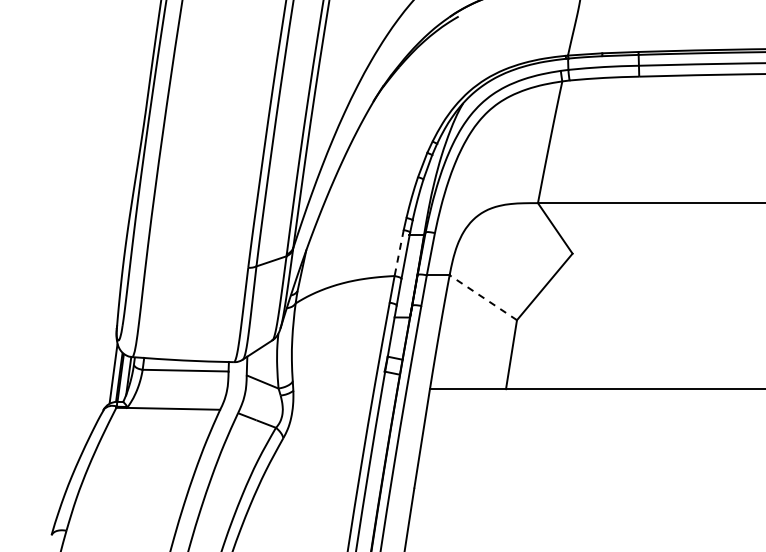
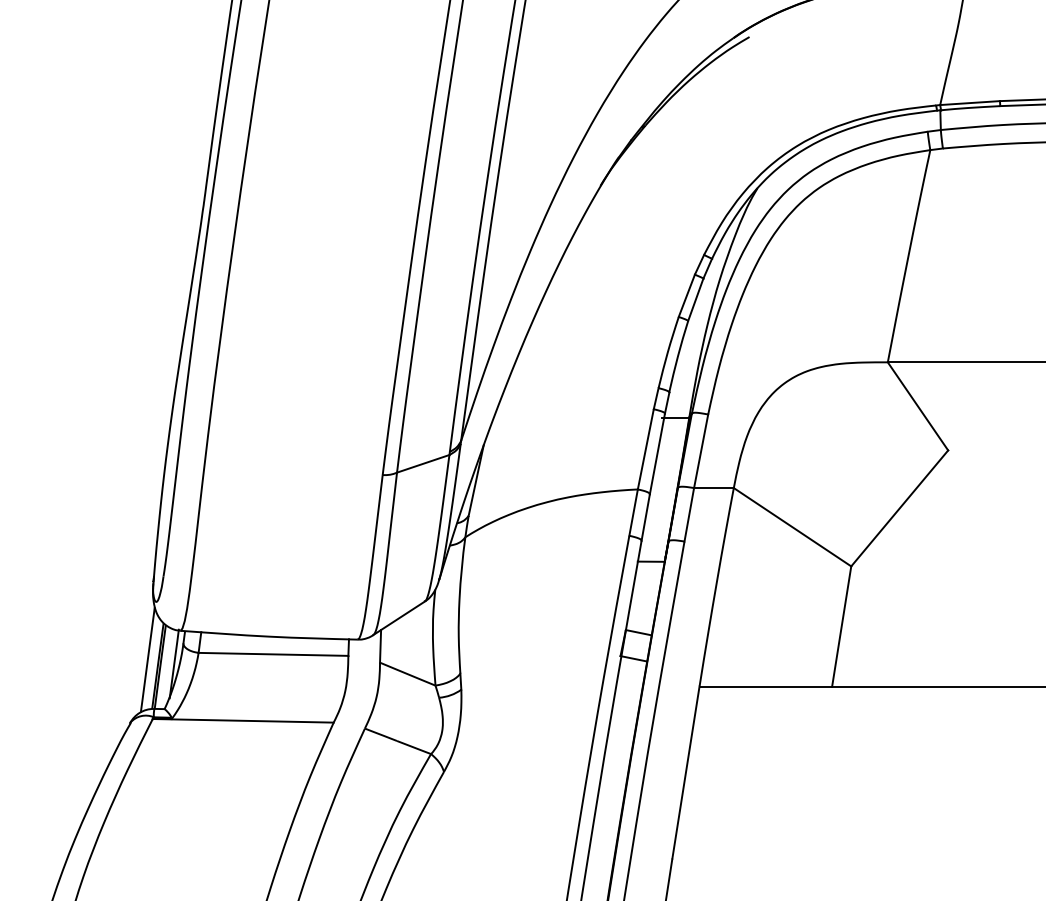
line: (399, 253) -> (646, 450), dashed -> solid
line: (482, 297) -> (791, 526), dashed -> solid

